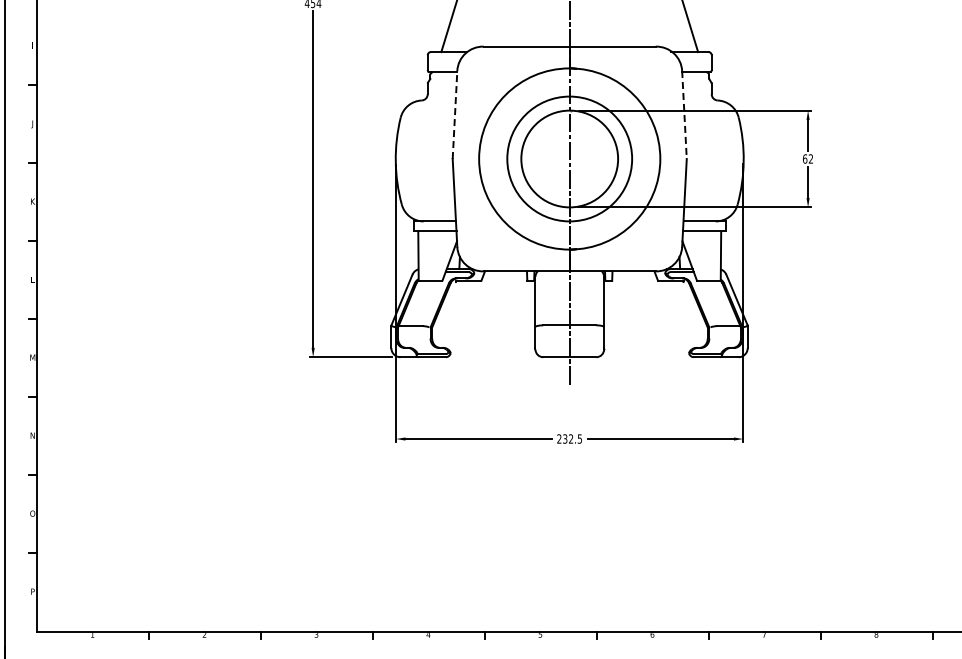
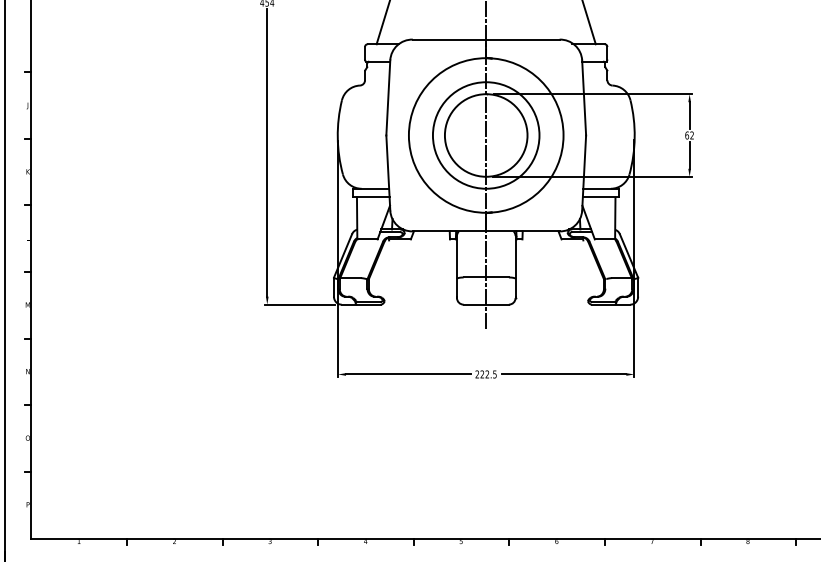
line: (455, 114) -> (388, 97), dashed -> solid
line: (684, 115) -> (584, 98), dashed -> solid
text: (565, 439) -> (482, 374), 232.5 -> 222.5

